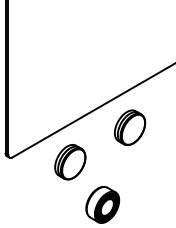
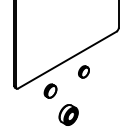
part: (129, 127) -> (83, 71), size x0.6
part: (70, 161) -> (50, 90), size x0.7

